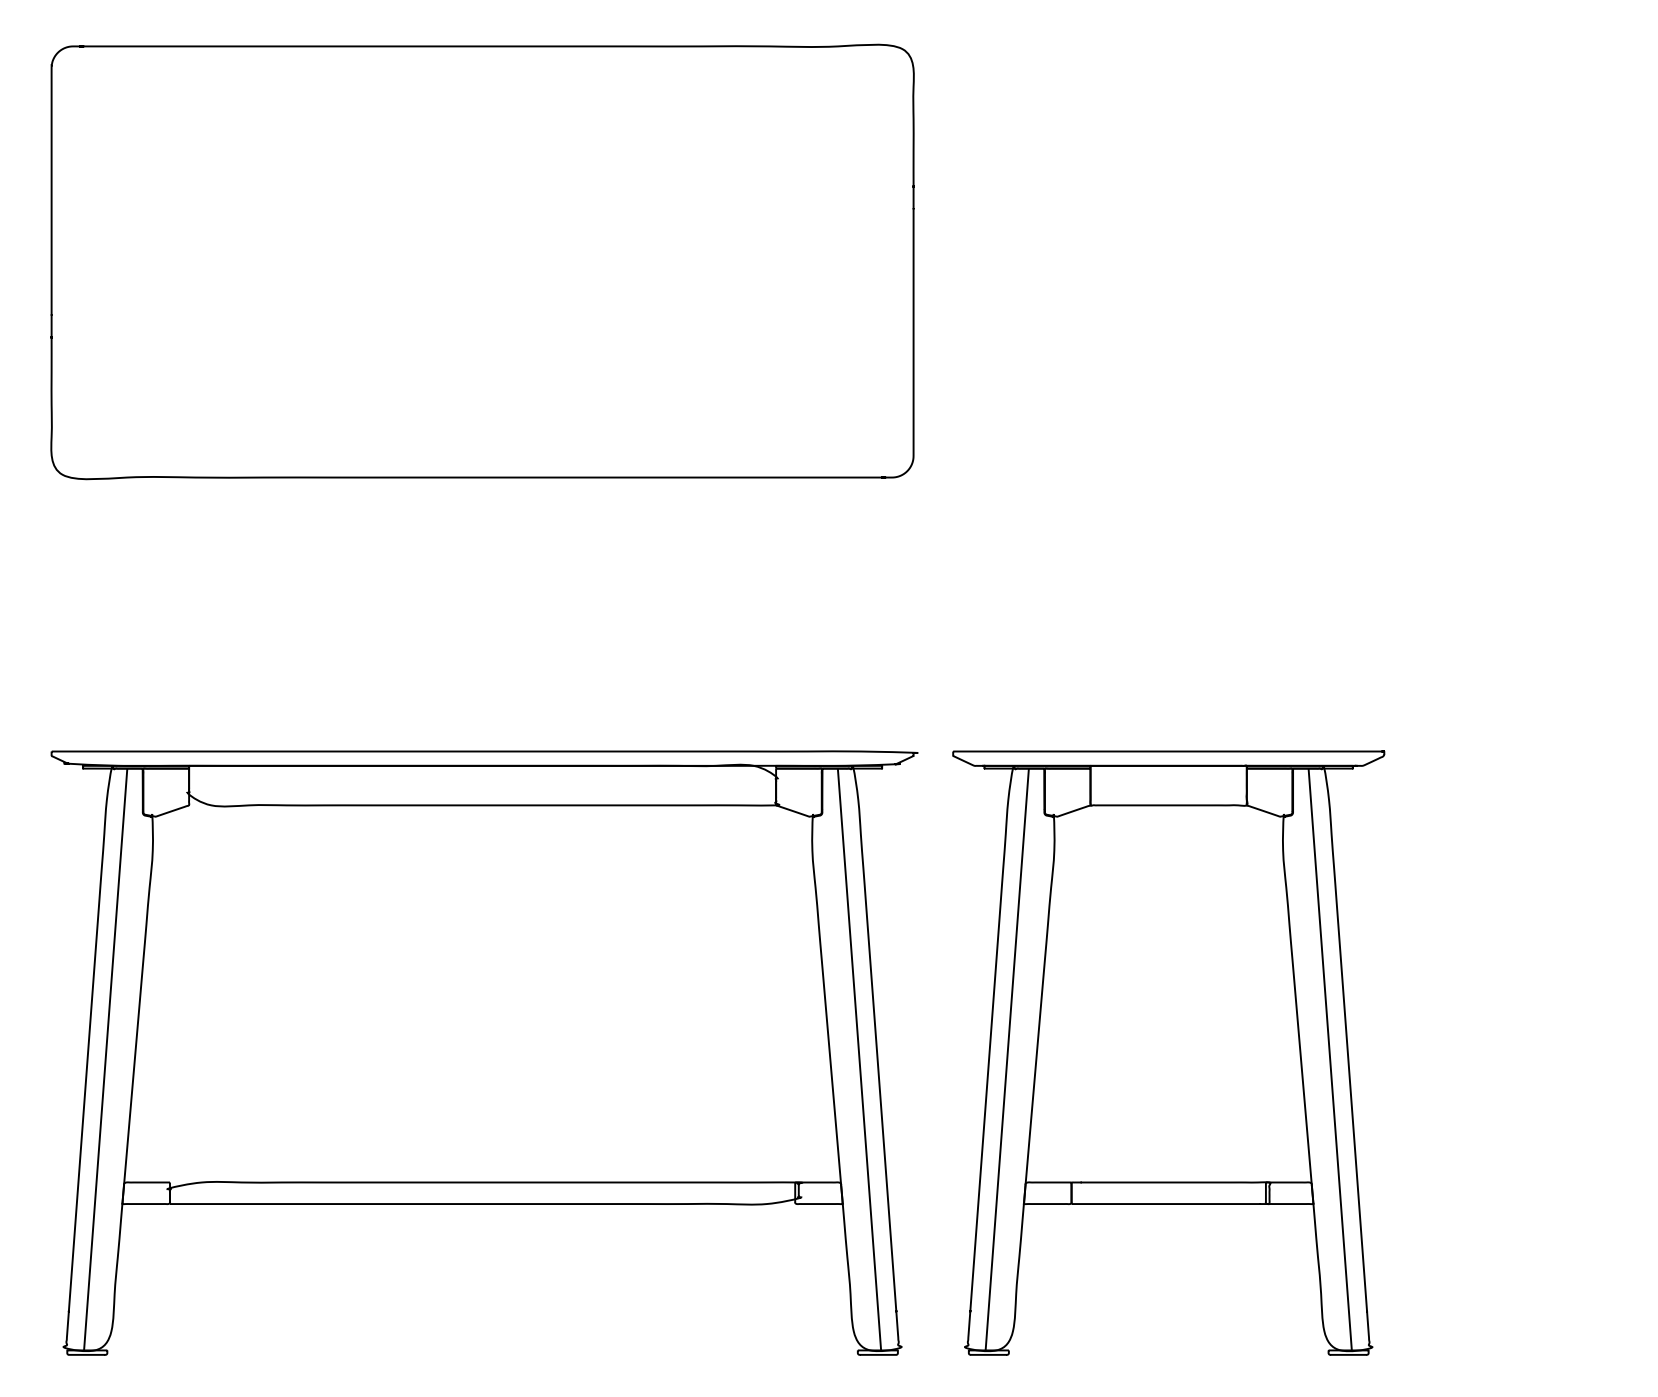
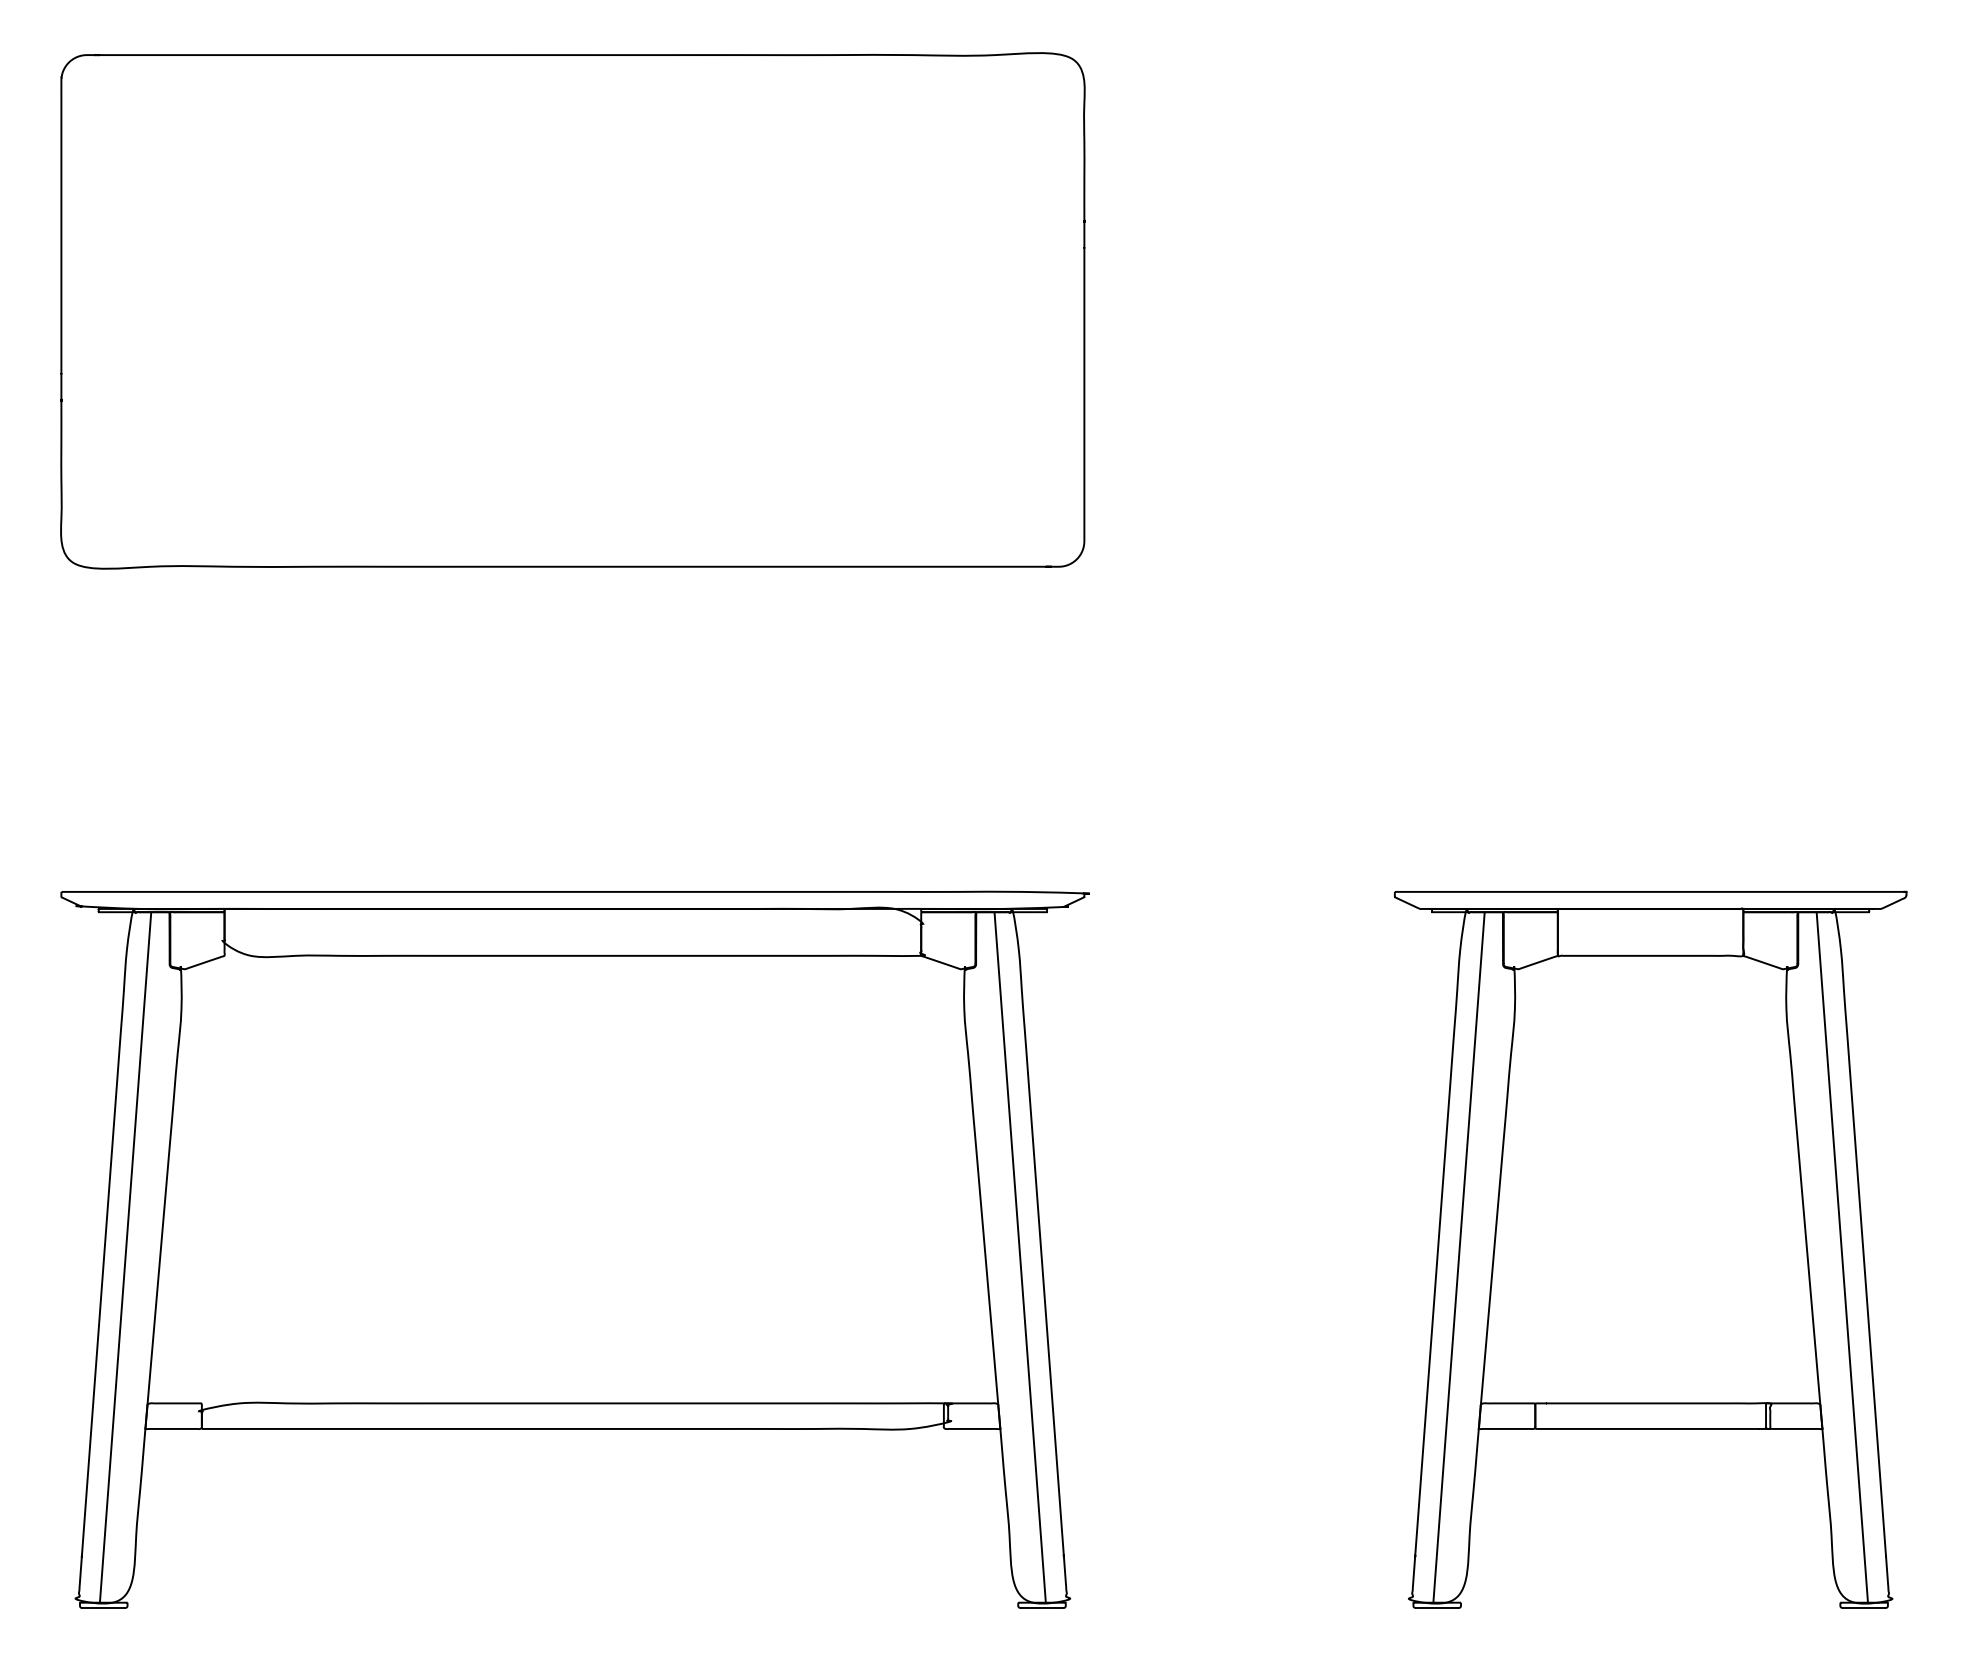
part: (1168, 1052) -> (1650, 1249), moved

